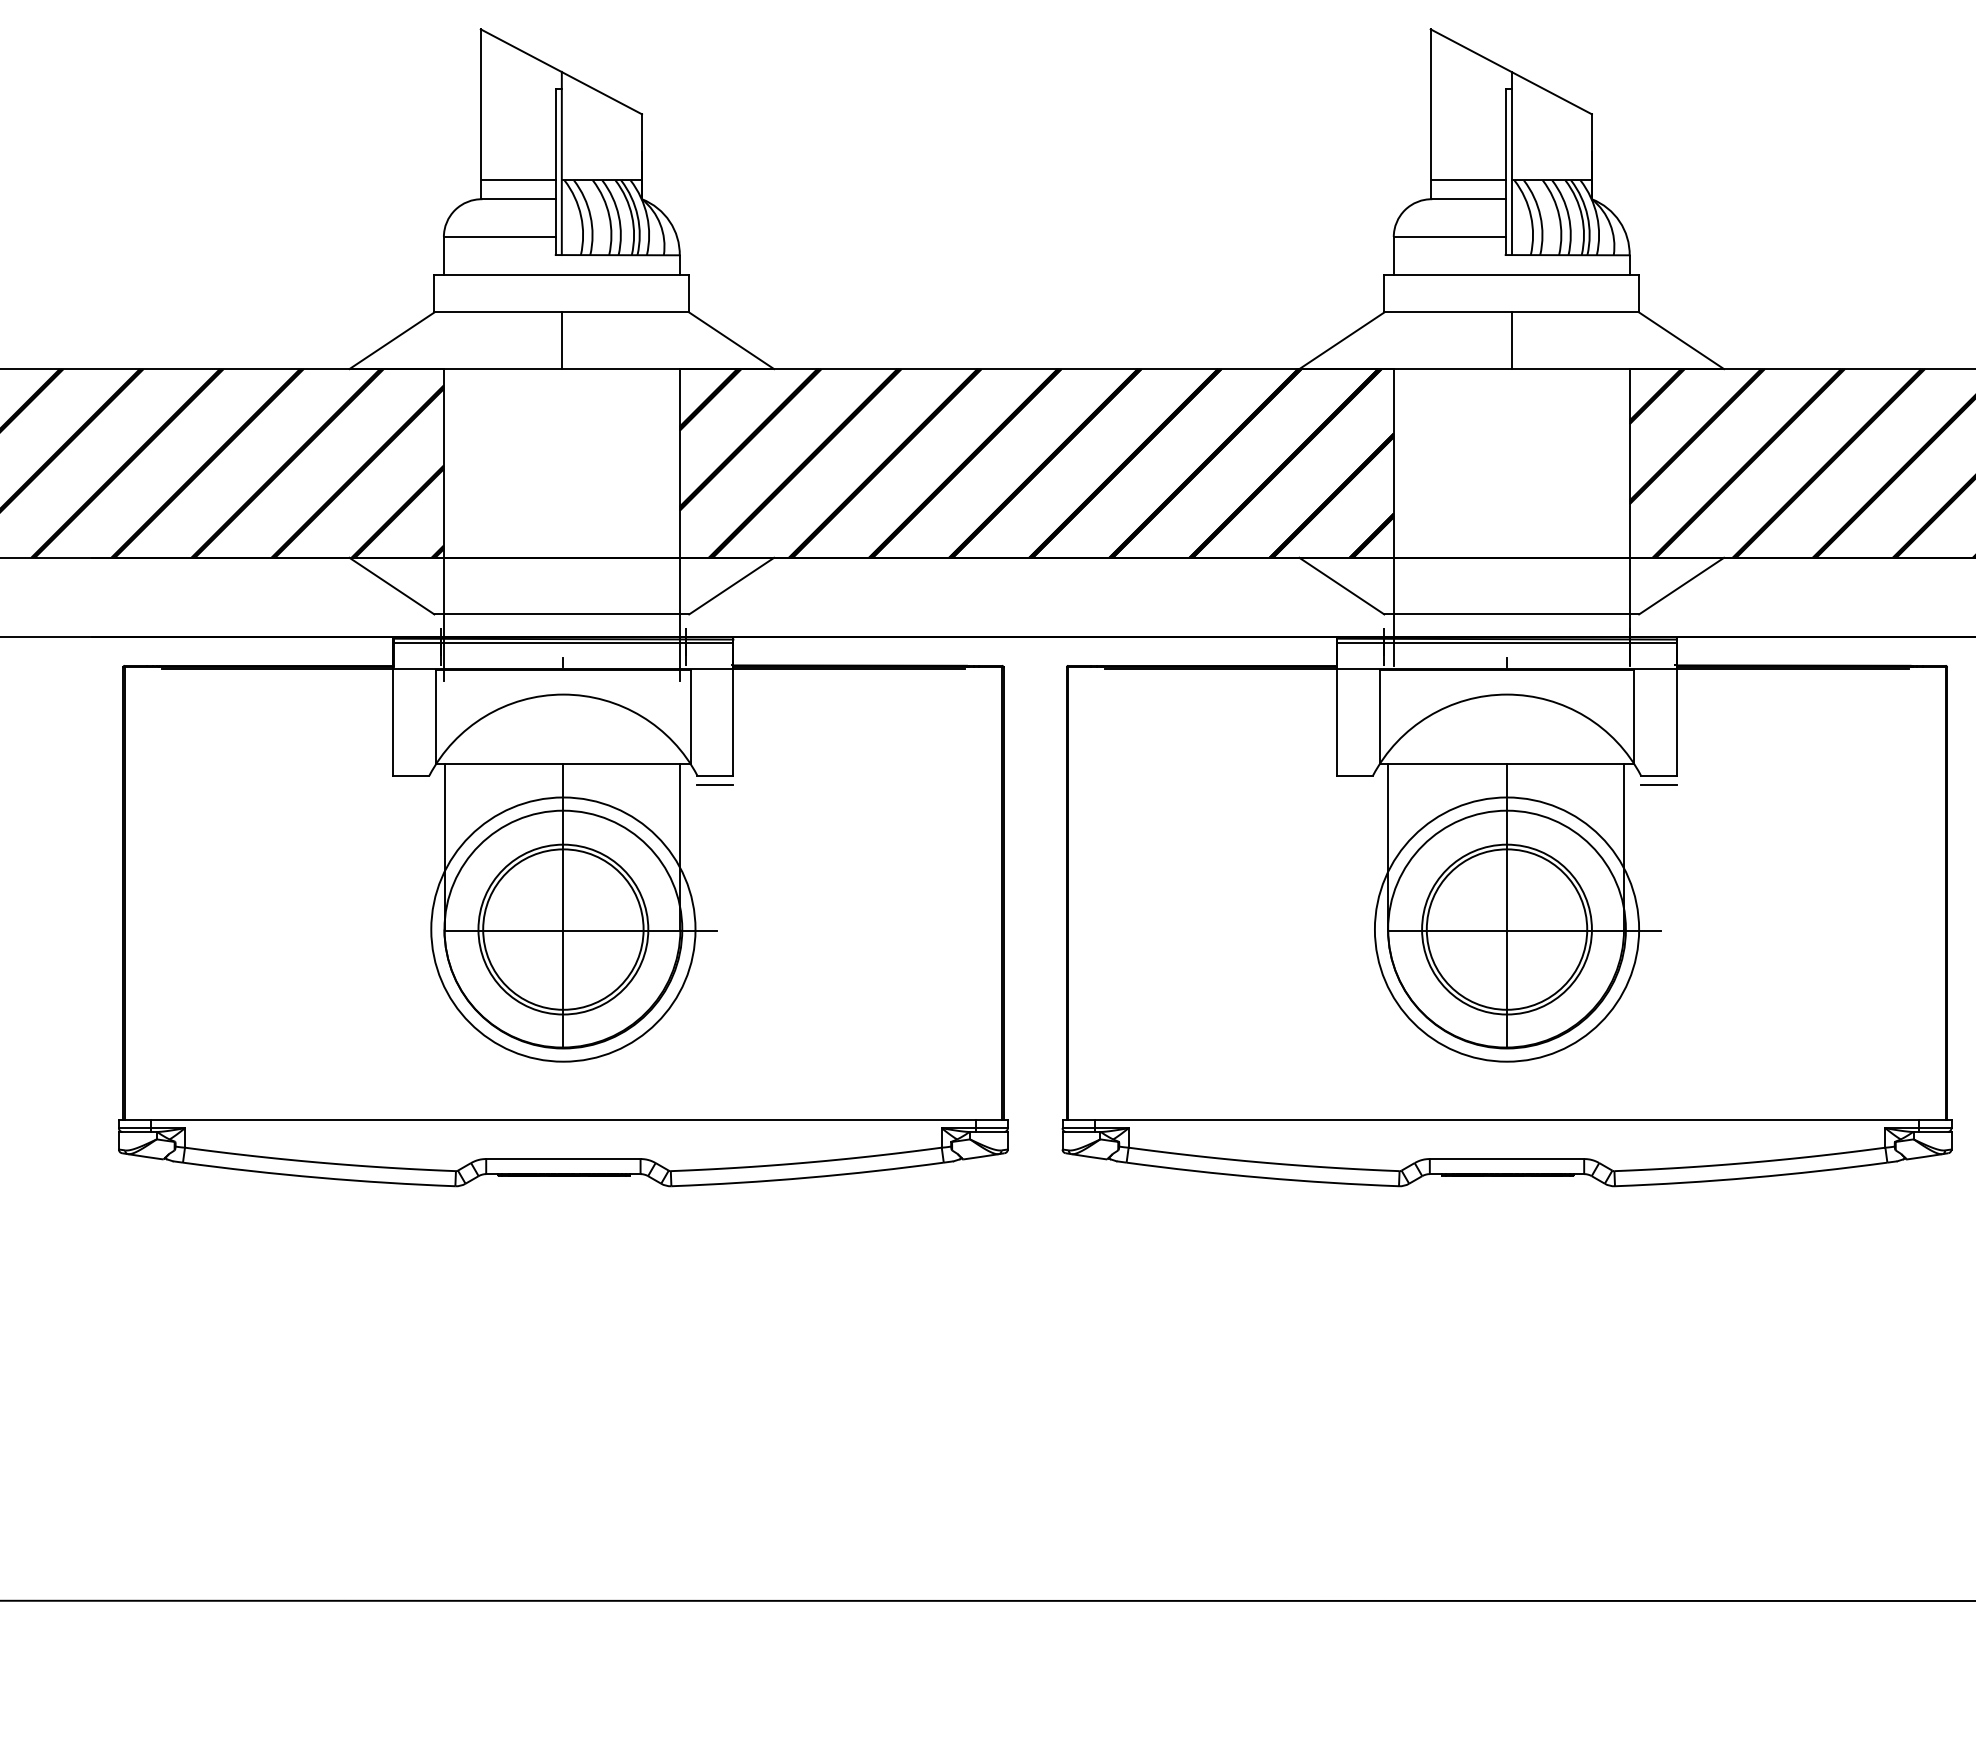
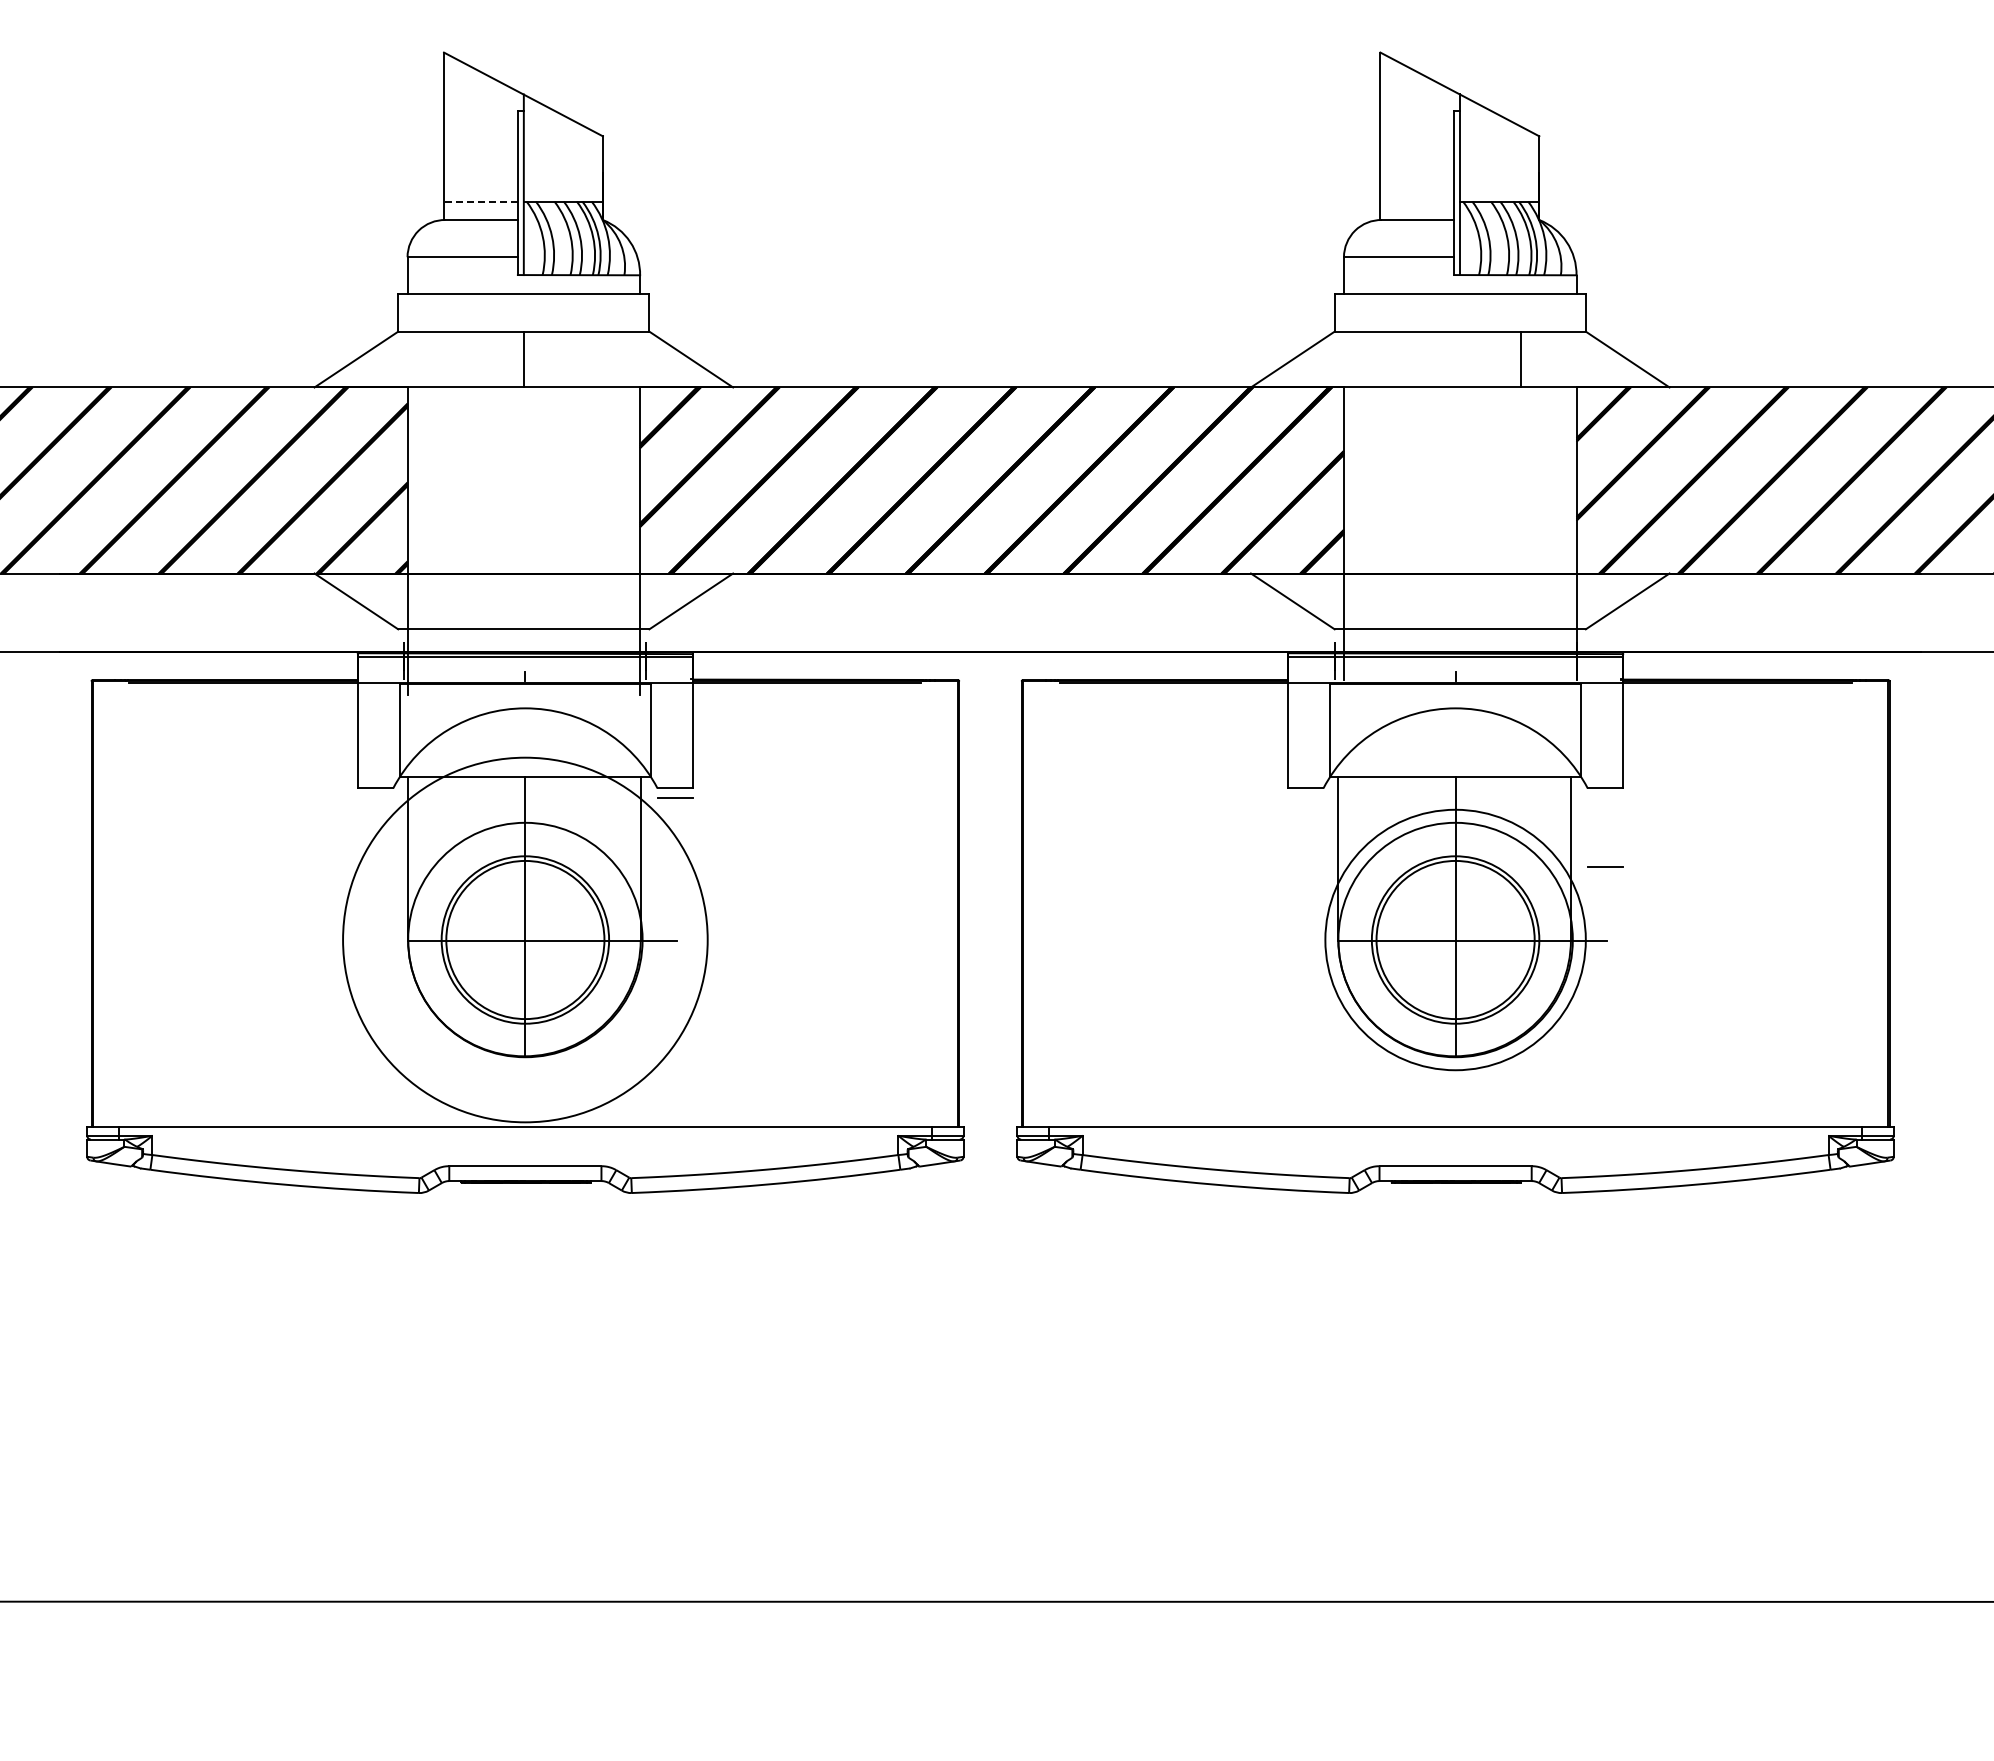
line: (518, 180) -> (481, 201), solid -> dashed
line: (1468, 180) -> (1417, 201), removed
line: (1511, 340) -> (1521, 359), moved
line: (1659, 785) -> (1605, 866), moved
circle: (563, 929) -> (525, 939), size x1.4

